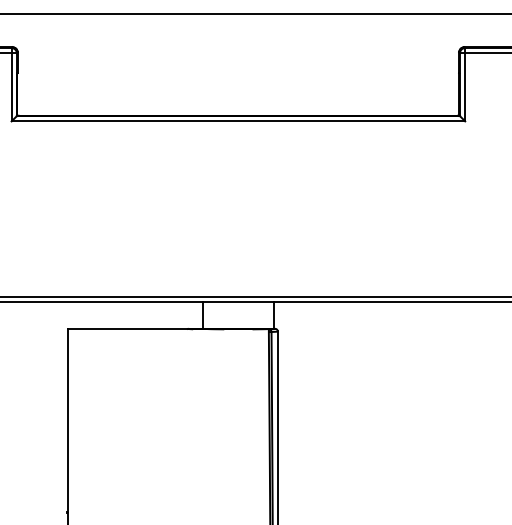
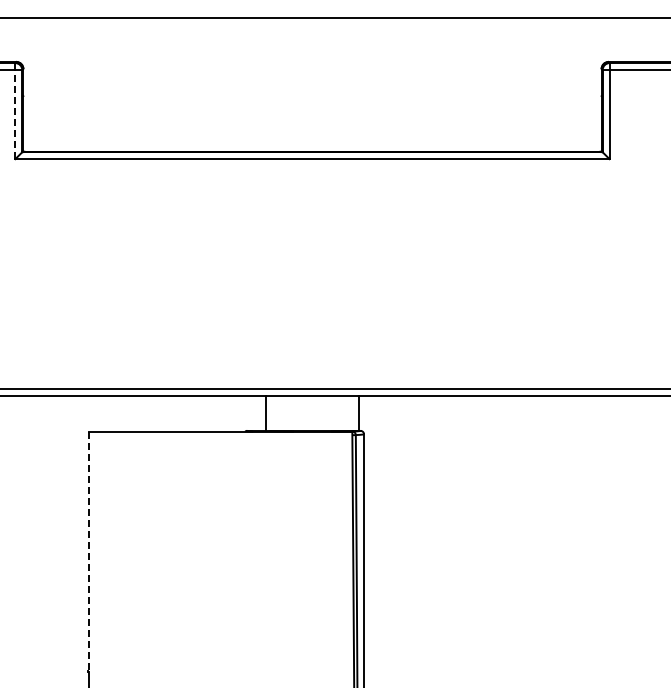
line: (11, 87) -> (15, 114), solid -> dashed
line: (68, 420) -> (89, 551), solid -> dashed

